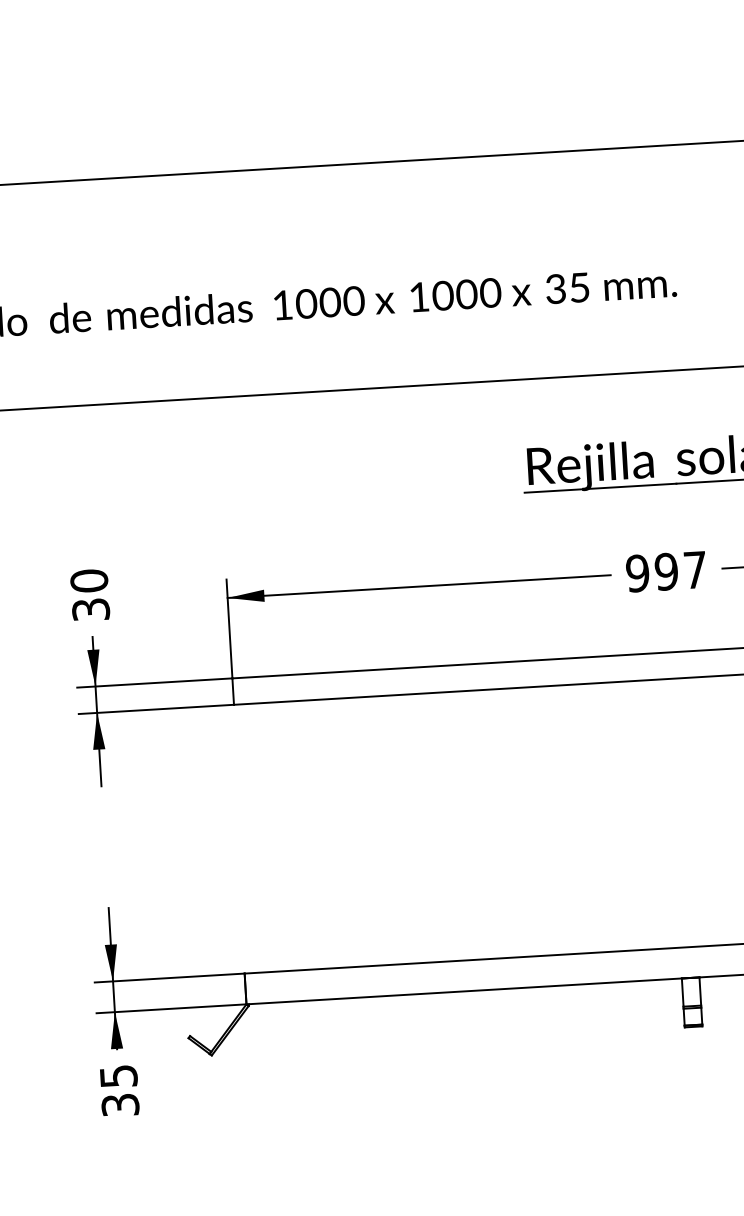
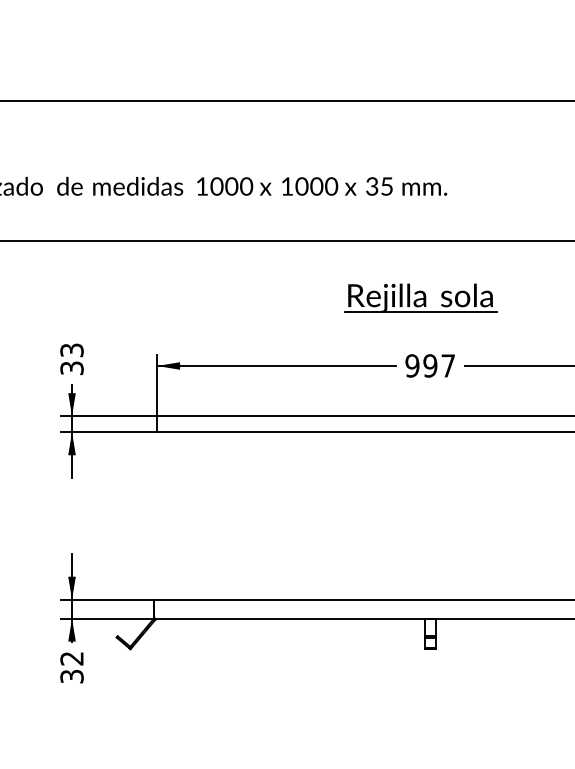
text: (88, 581) -> (71, 350), 30 -> 33
text: (117, 1076) -> (71, 658), 35 -> 32

